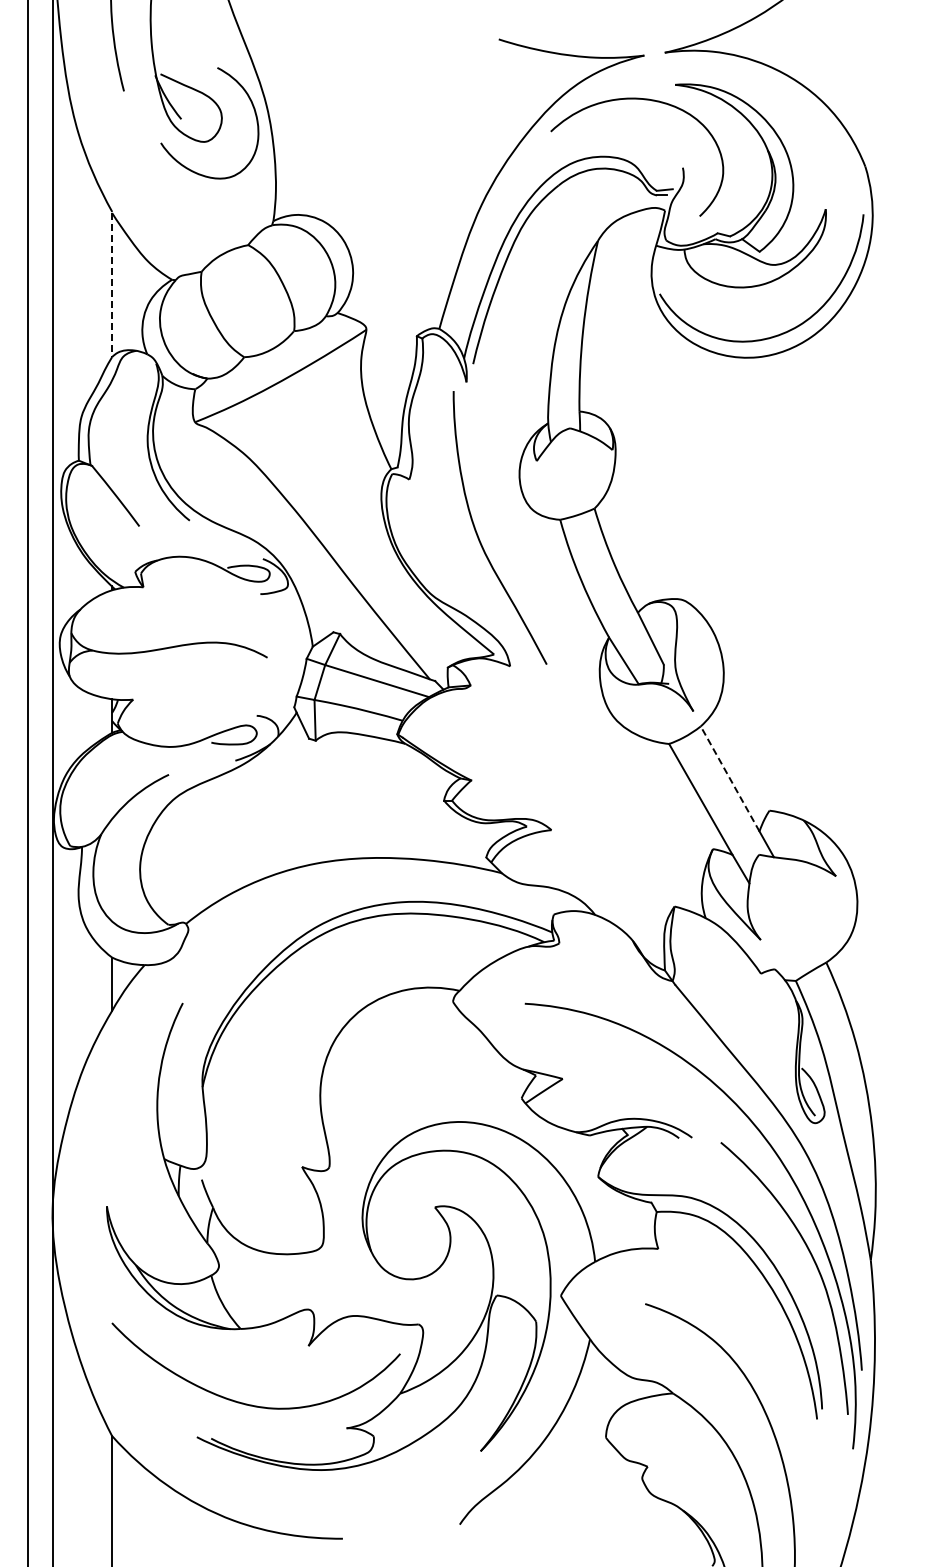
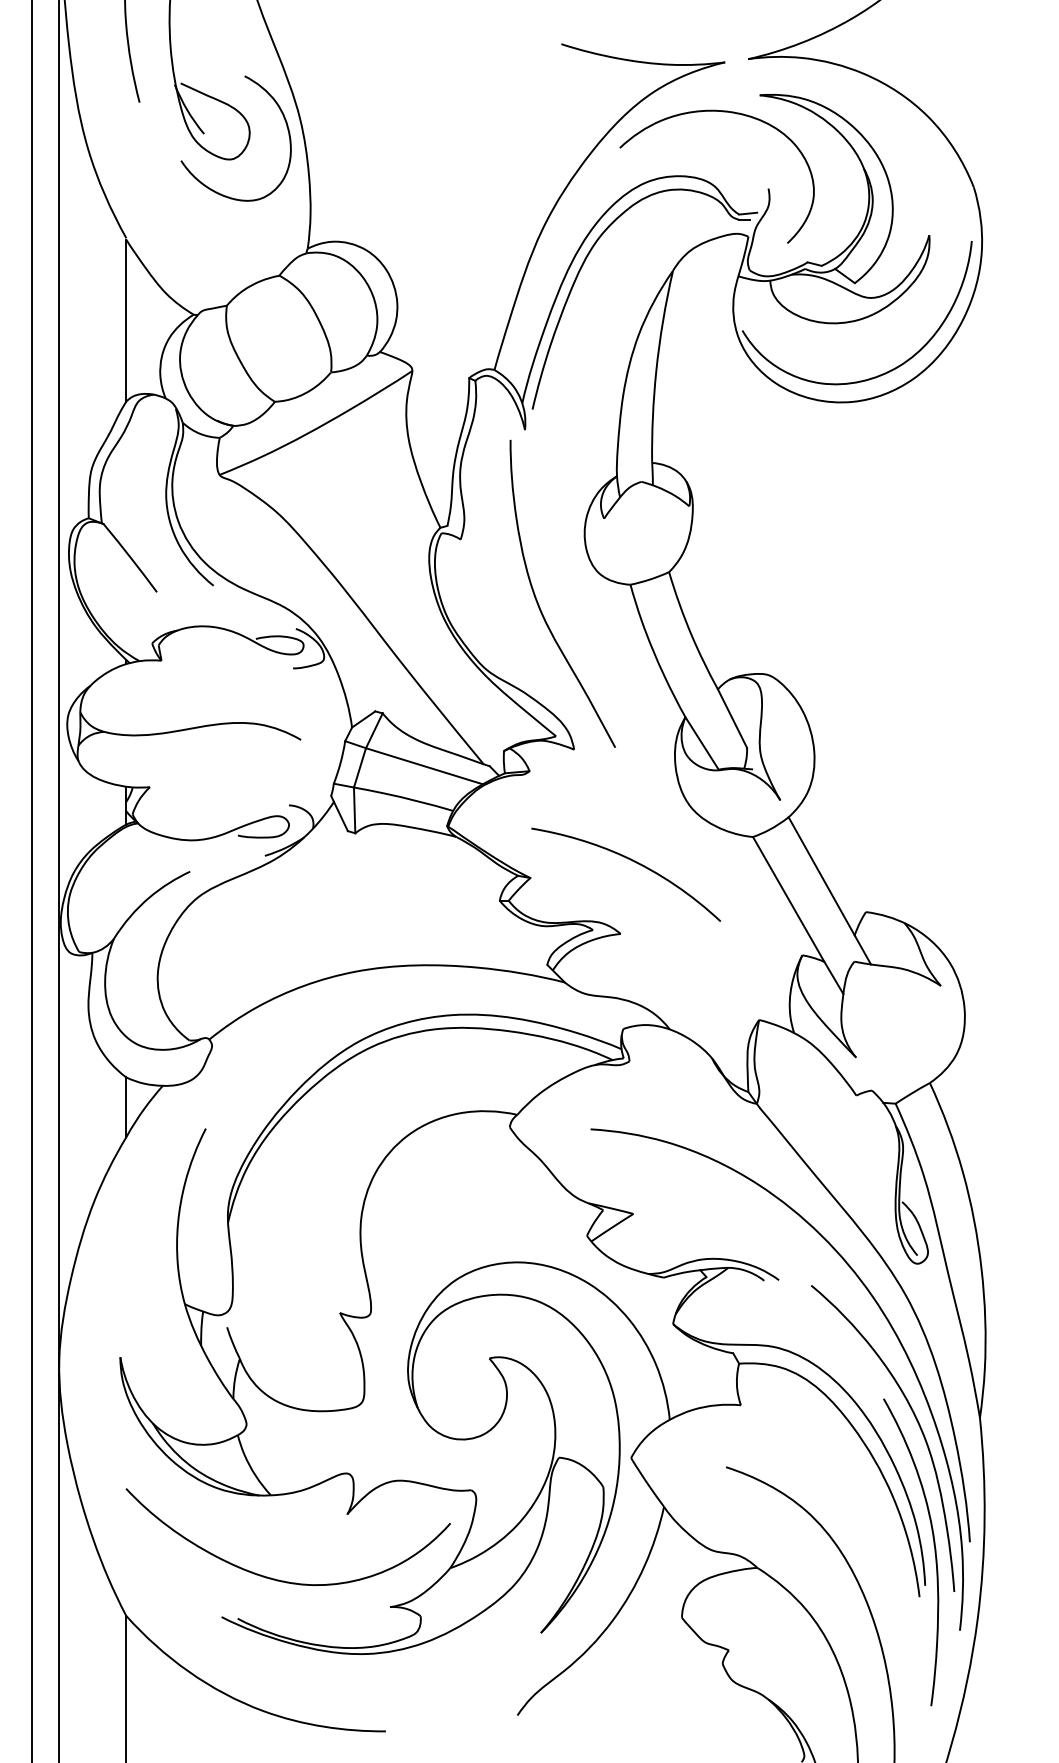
line: (112, 285) -> (126, 321), dashed -> solid
curve: (561, 765) -> (631, 861), added
line: (729, 778) -> (820, 875), dashed -> solid
curve: (829, 1374) -> (933, 1546), added

